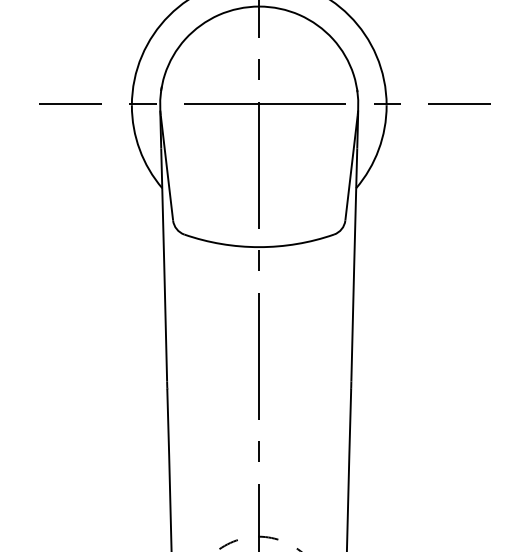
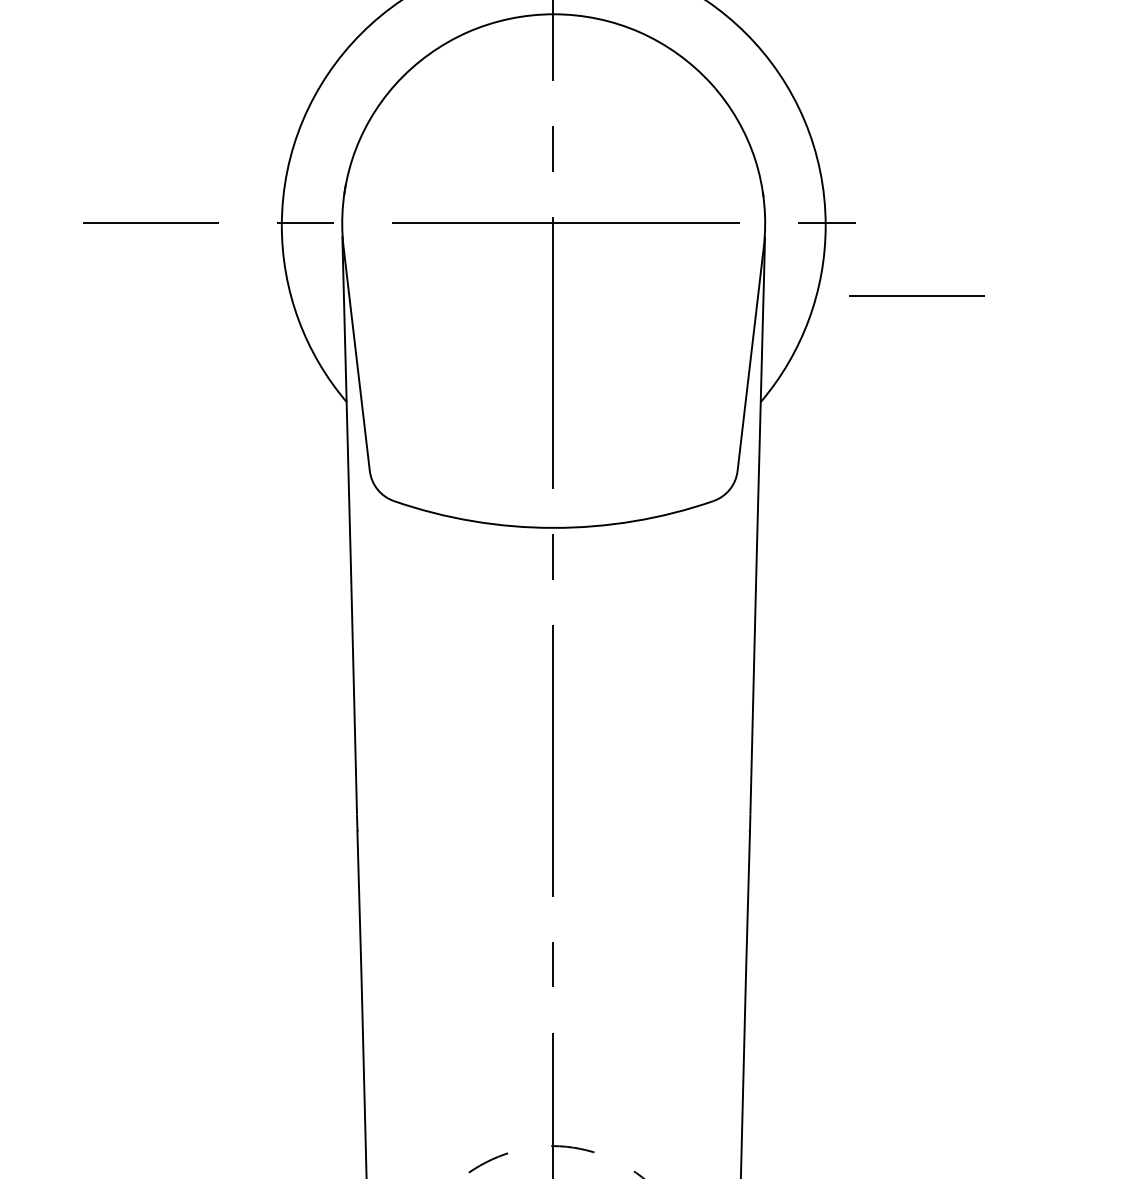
line: (459, 103) -> (917, 293), moved

